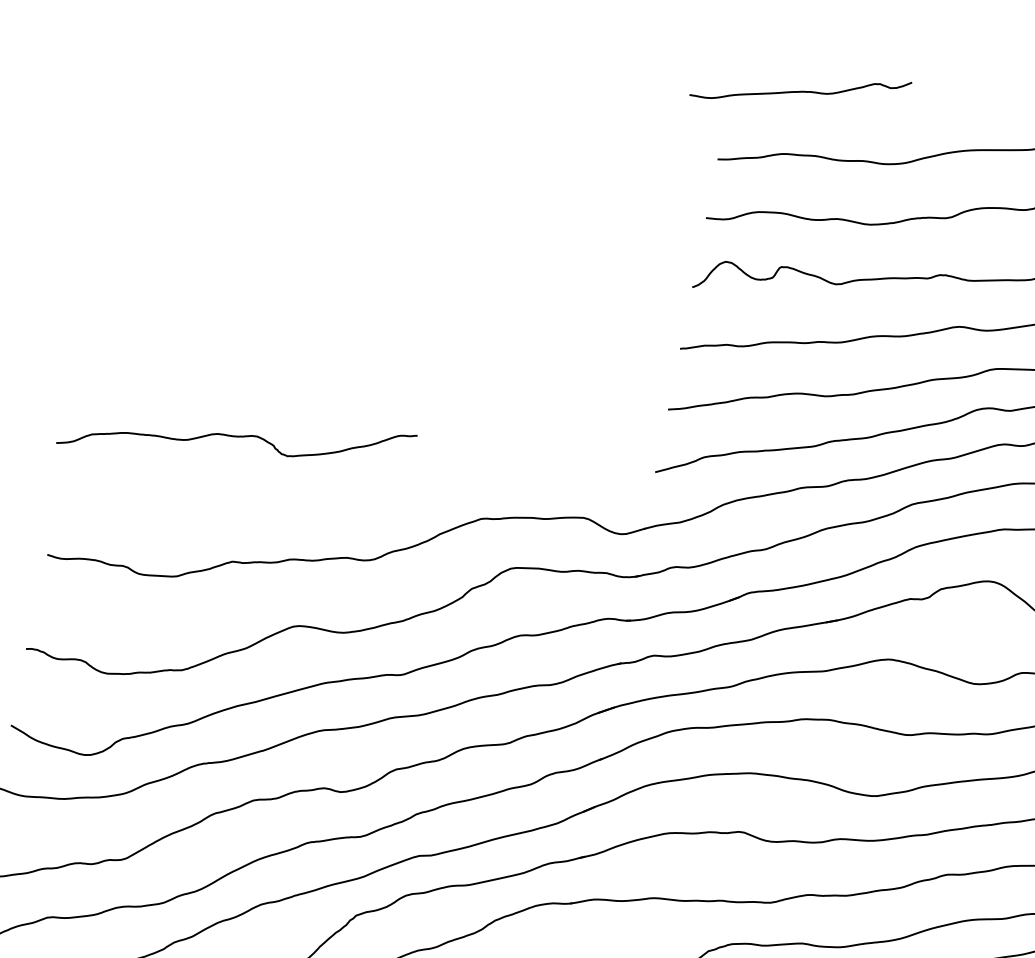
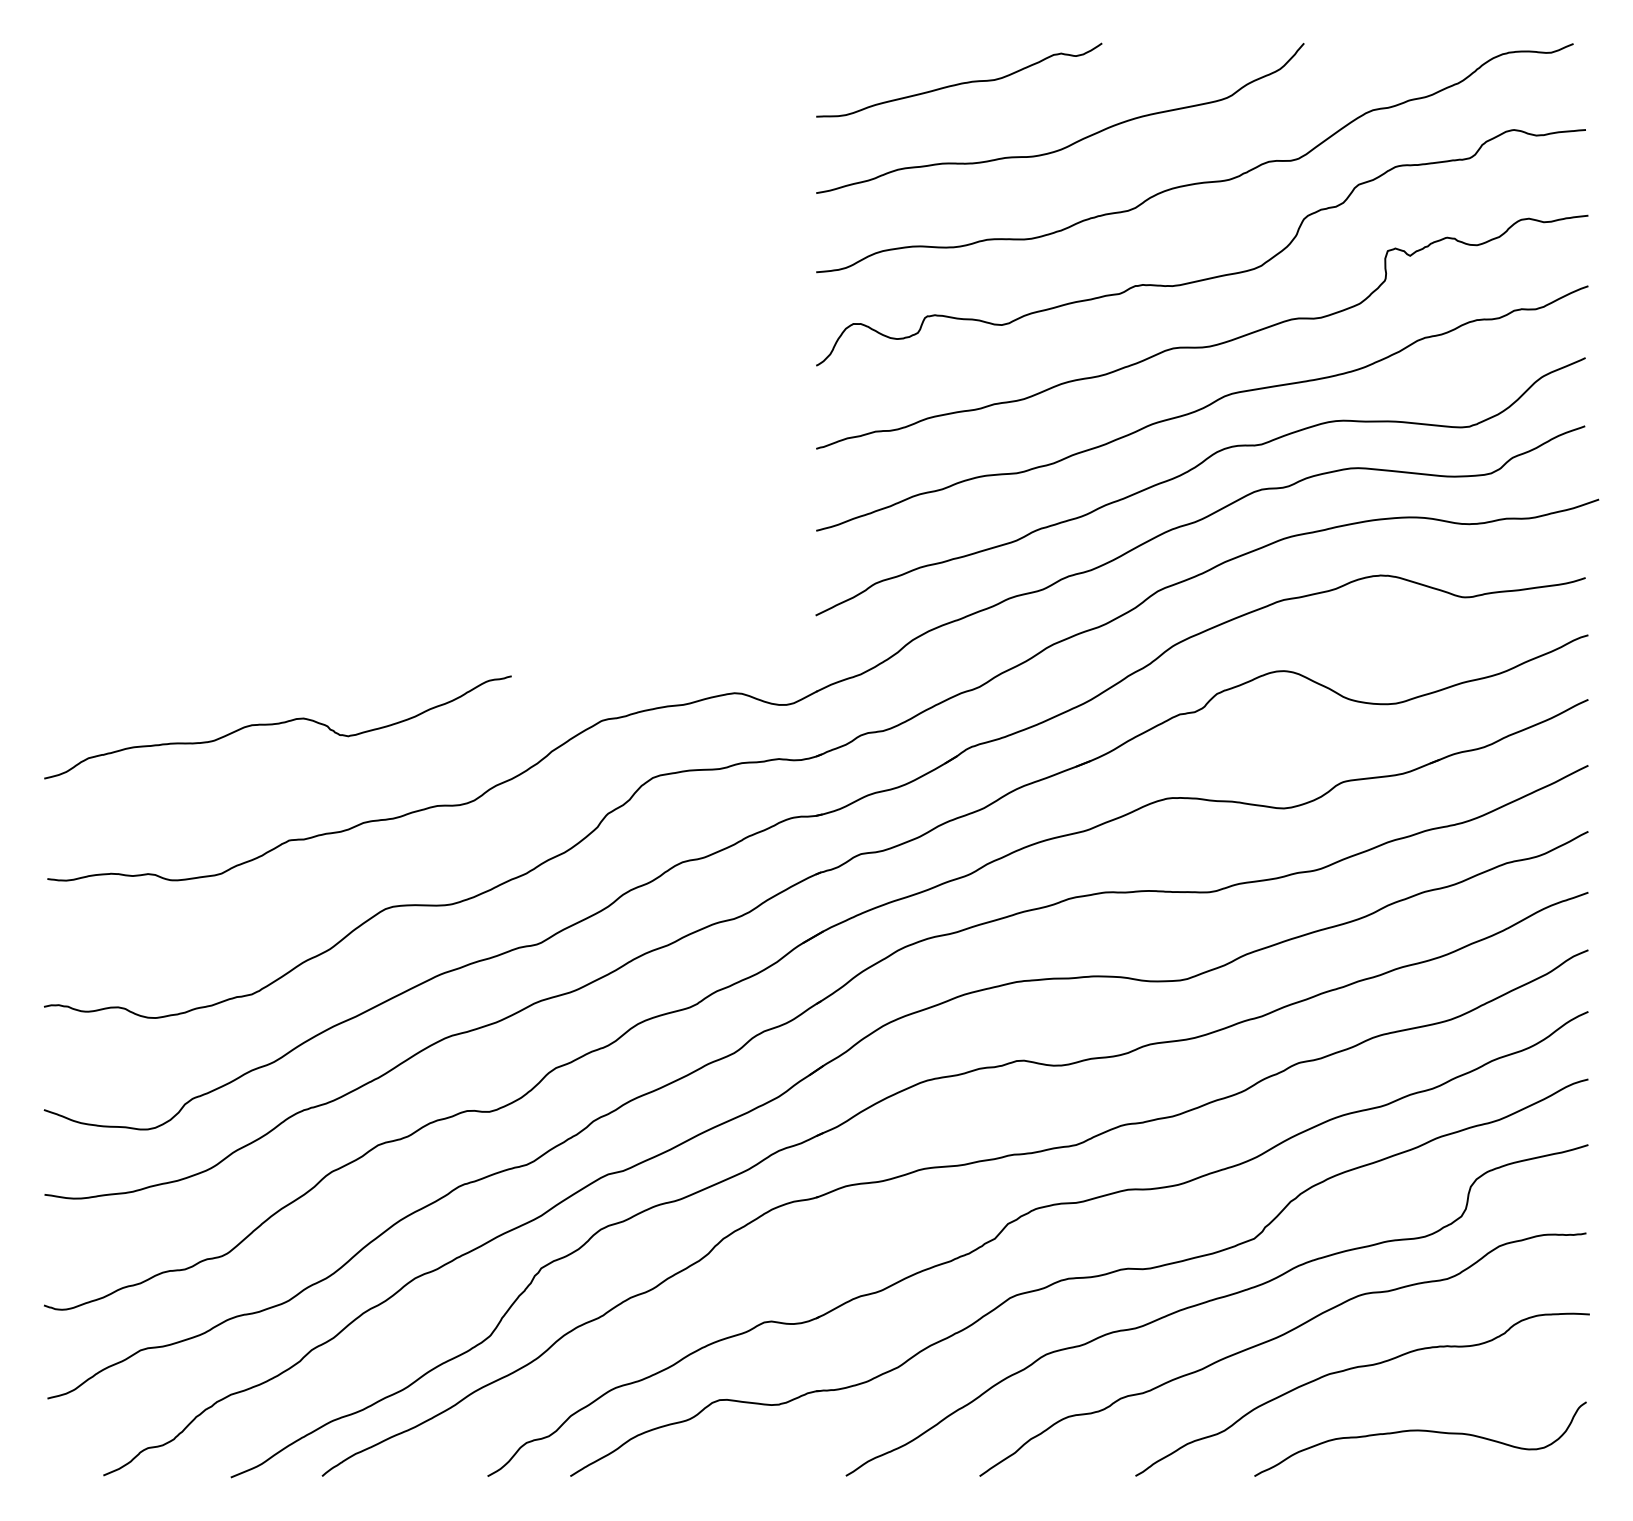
curve: (801, 90) -> (960, 82), moved
curve: (236, 437) -> (277, 724), moved

